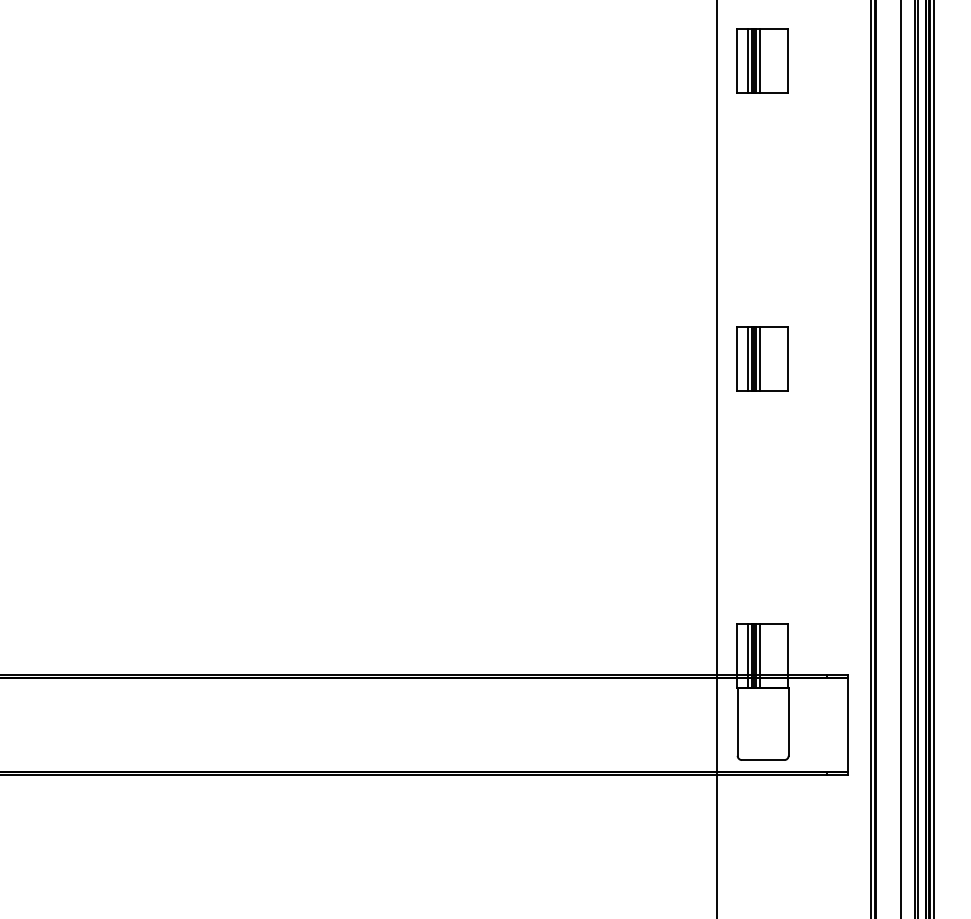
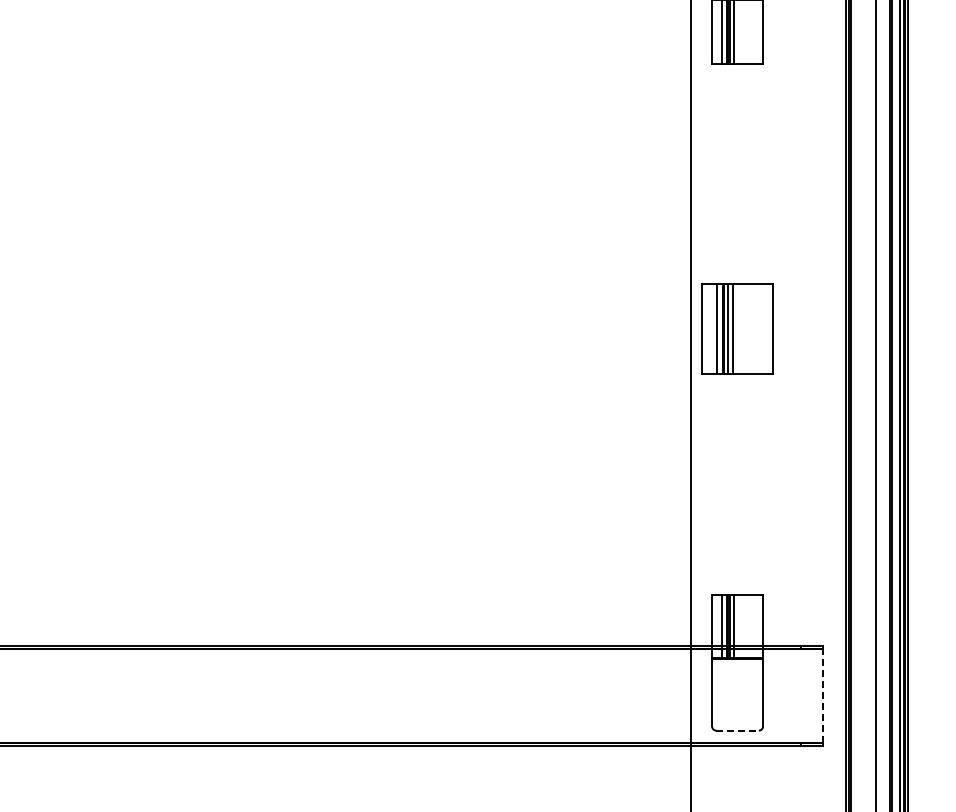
part: (762, 358) -> (736, 329), size x1.4
line: (848, 725) -> (822, 696), solid -> dashed
line: (763, 760) -> (737, 731), solid -> dashed

